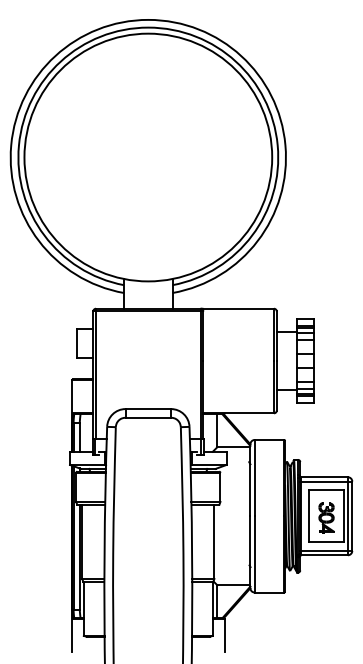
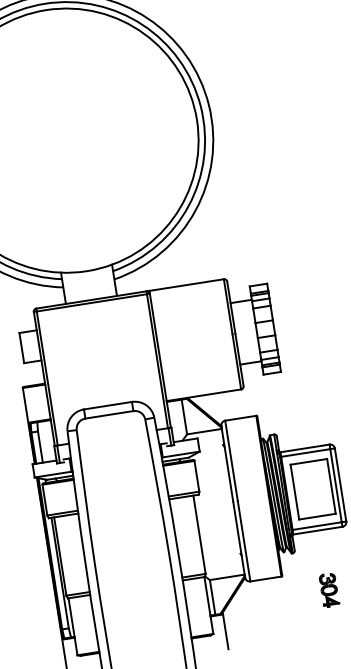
part: (326, 517) -> (329, 589), moved

